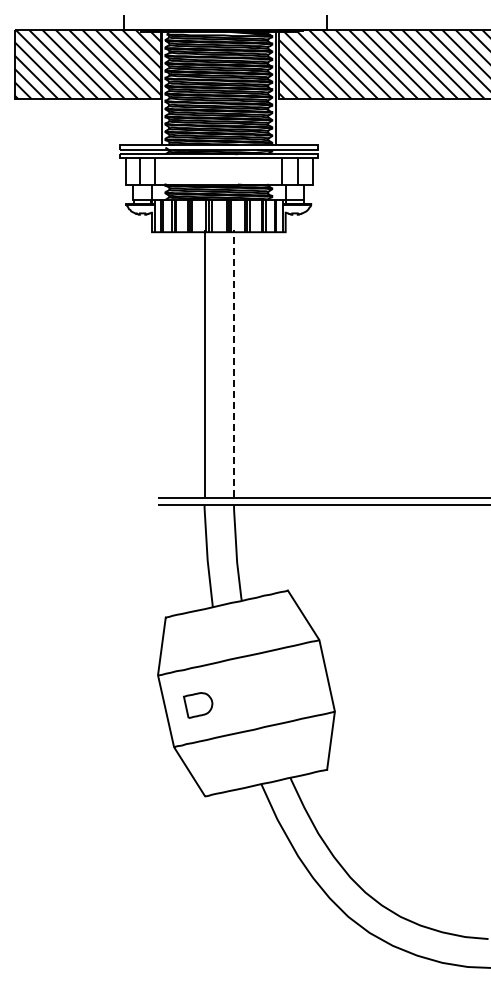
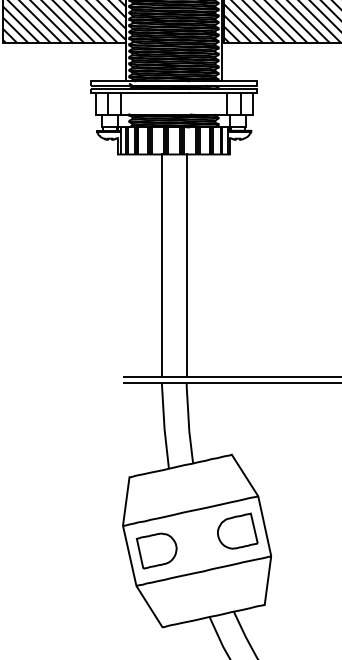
line: (234, 362) -> (187, 263), dashed -> solid
part: (294, 681) -> (237, 530), added
part: (197, 705) -> (156, 551), size x1.67

